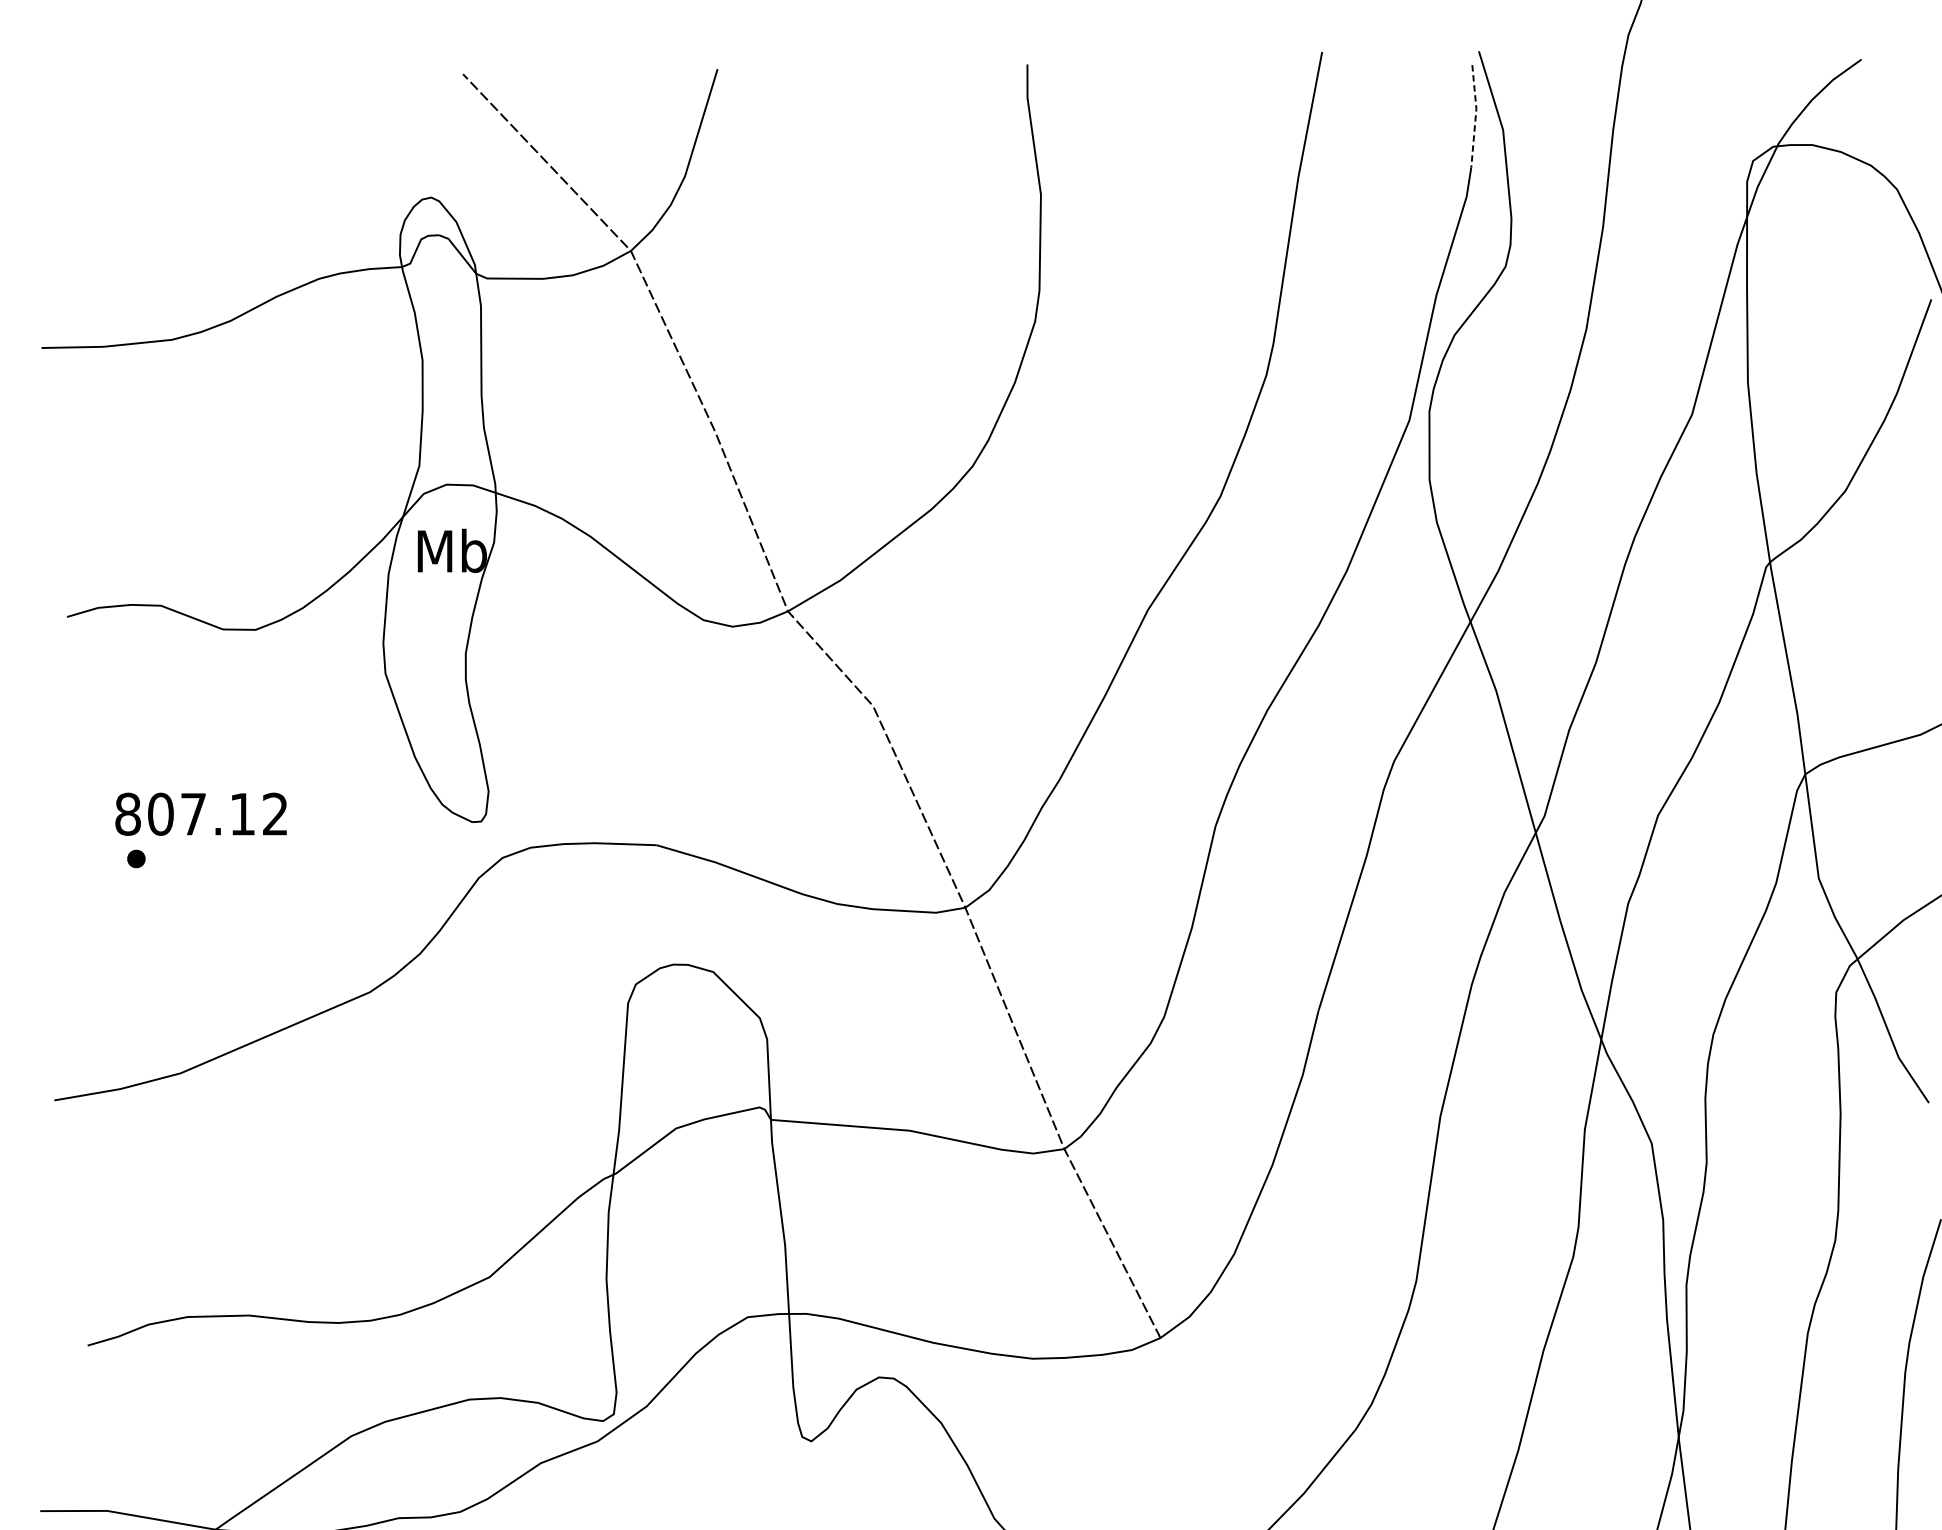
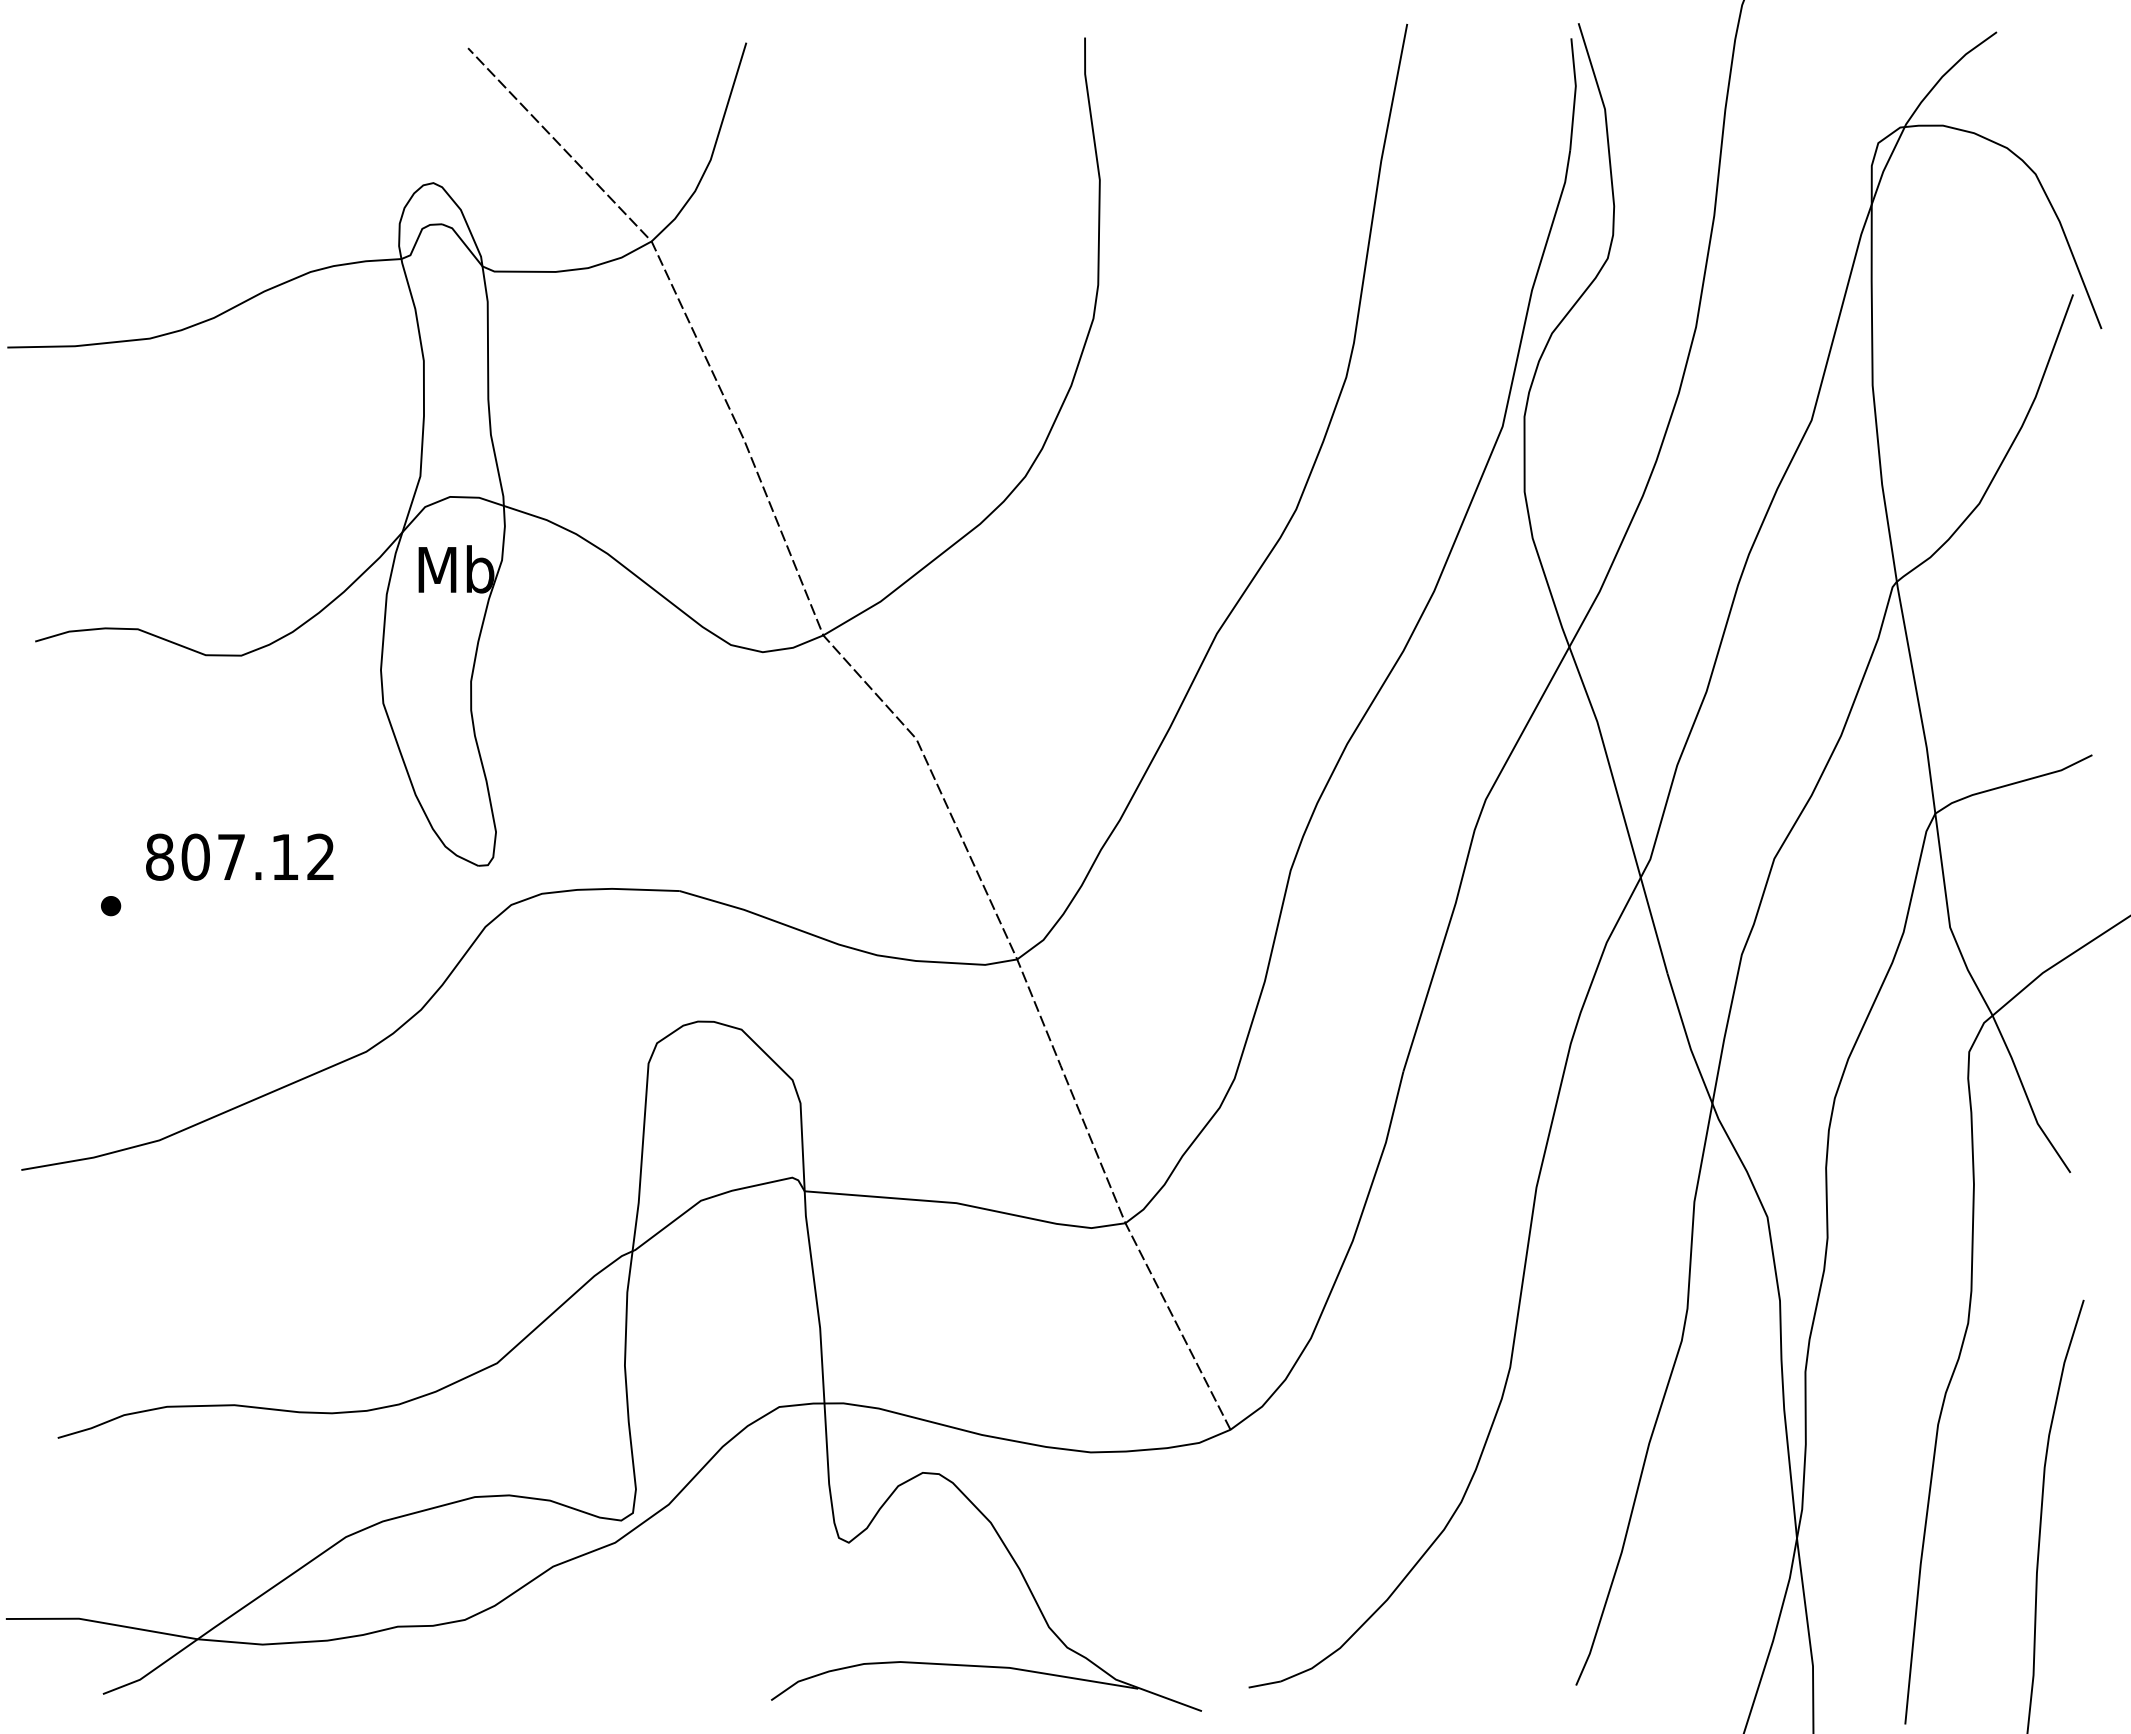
line: (1476, 115) -> (1575, 93), dashed -> solid
text: (200, 813) -> (239, 856), moved

